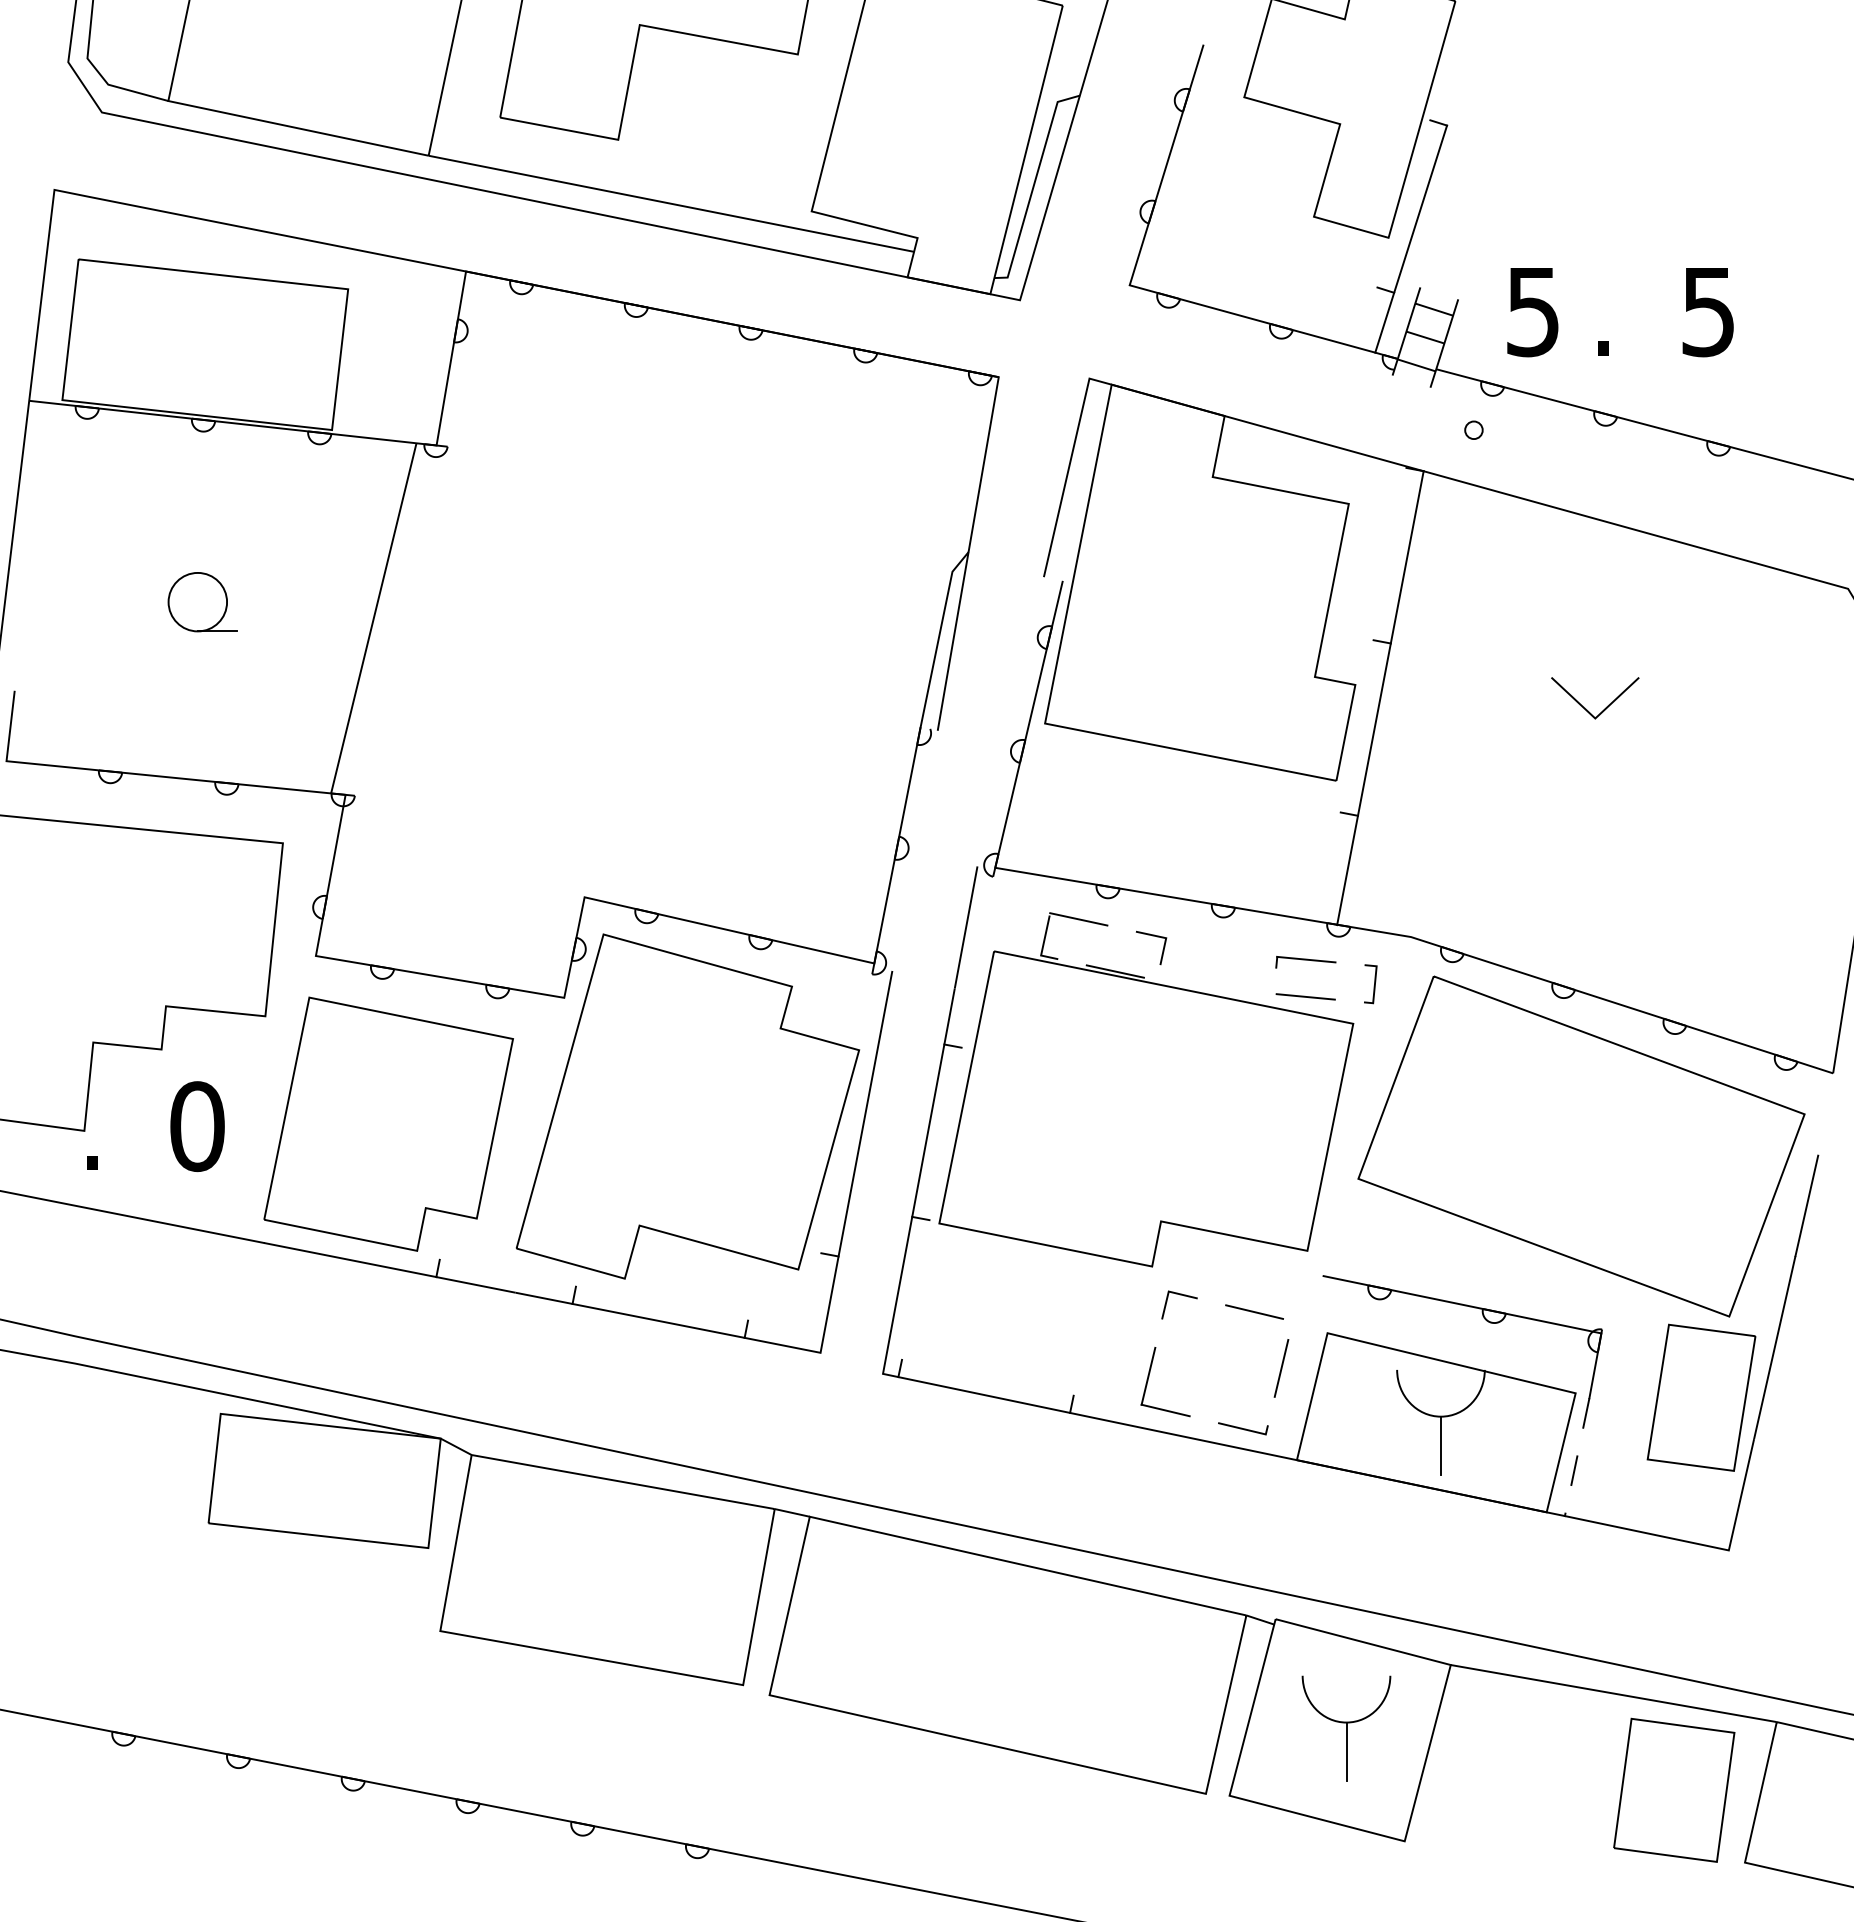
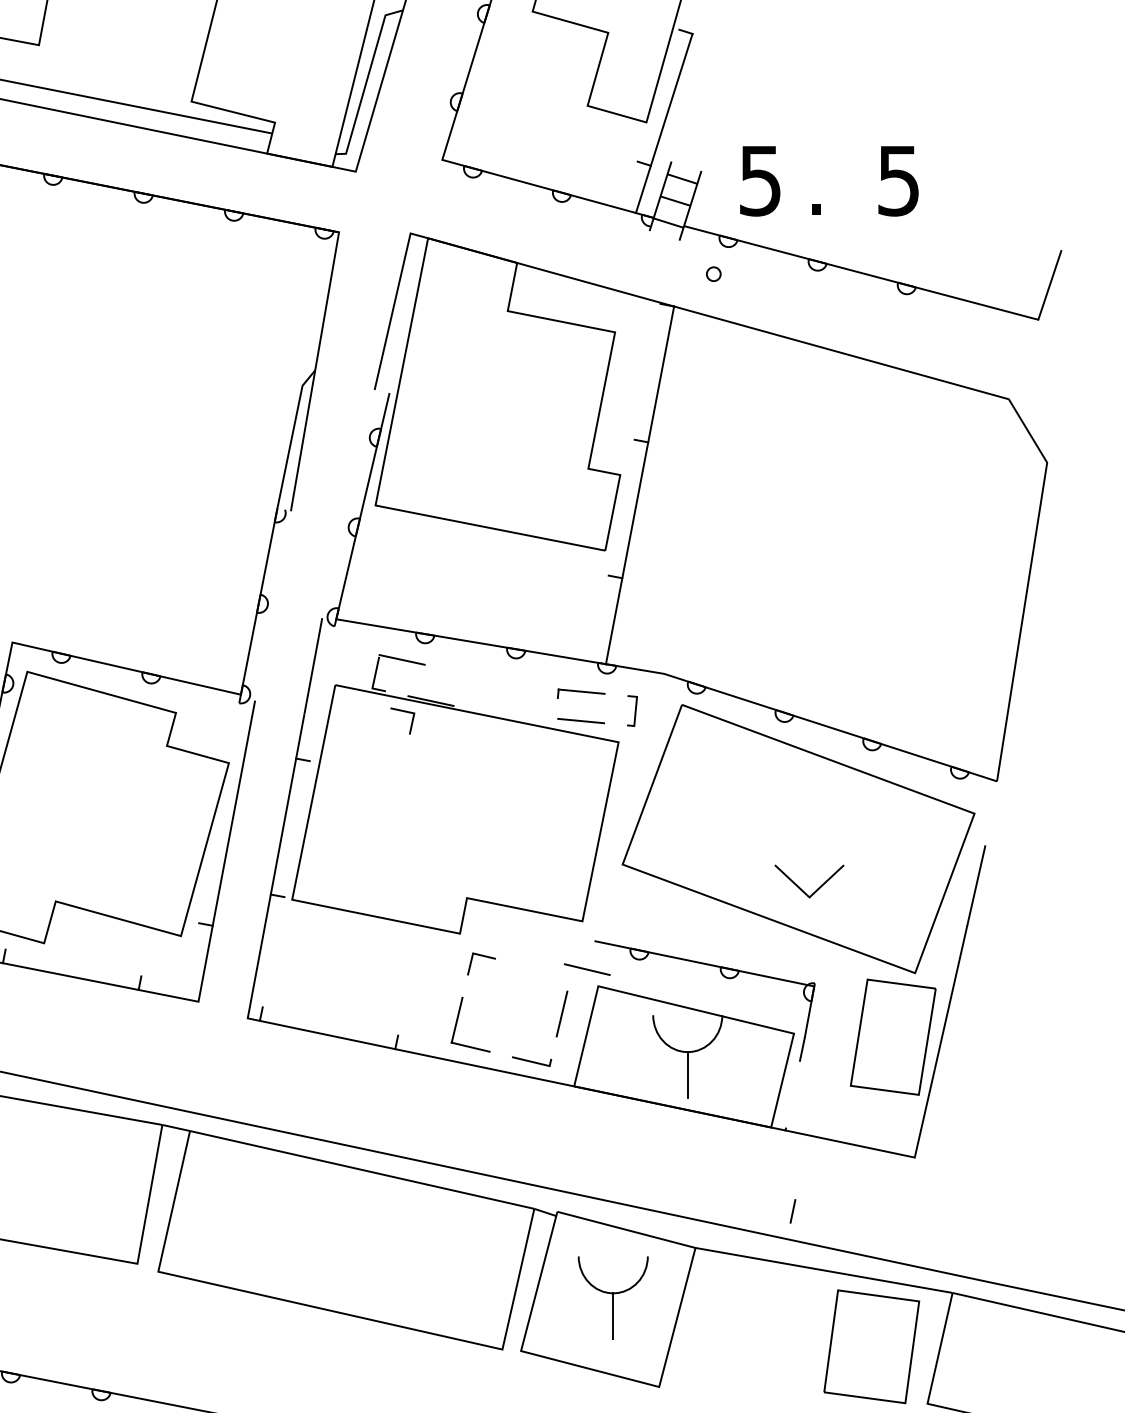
line: (1605, 707) -> (817, 888), moved
line: (1152, 936) -> (403, 712), moved
line: (1254, 1311) -> (587, 969), moved
line: (1574, 1470) -> (793, 1211), moved

